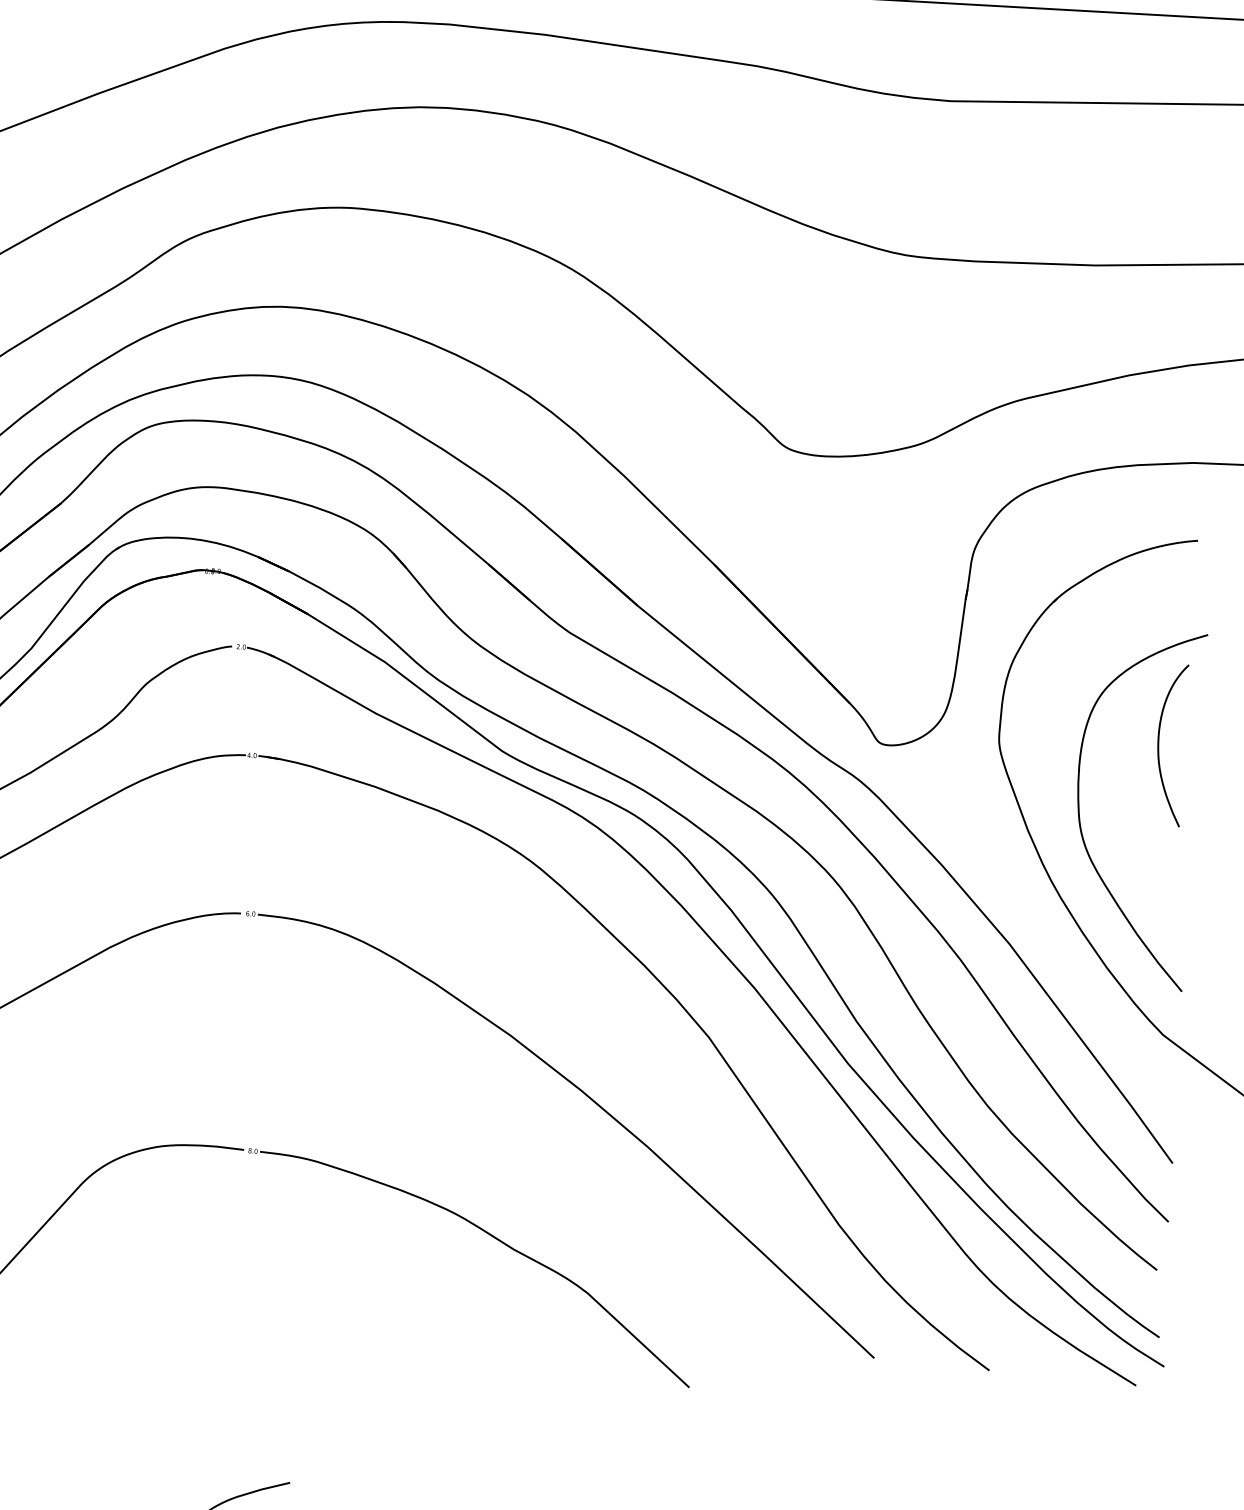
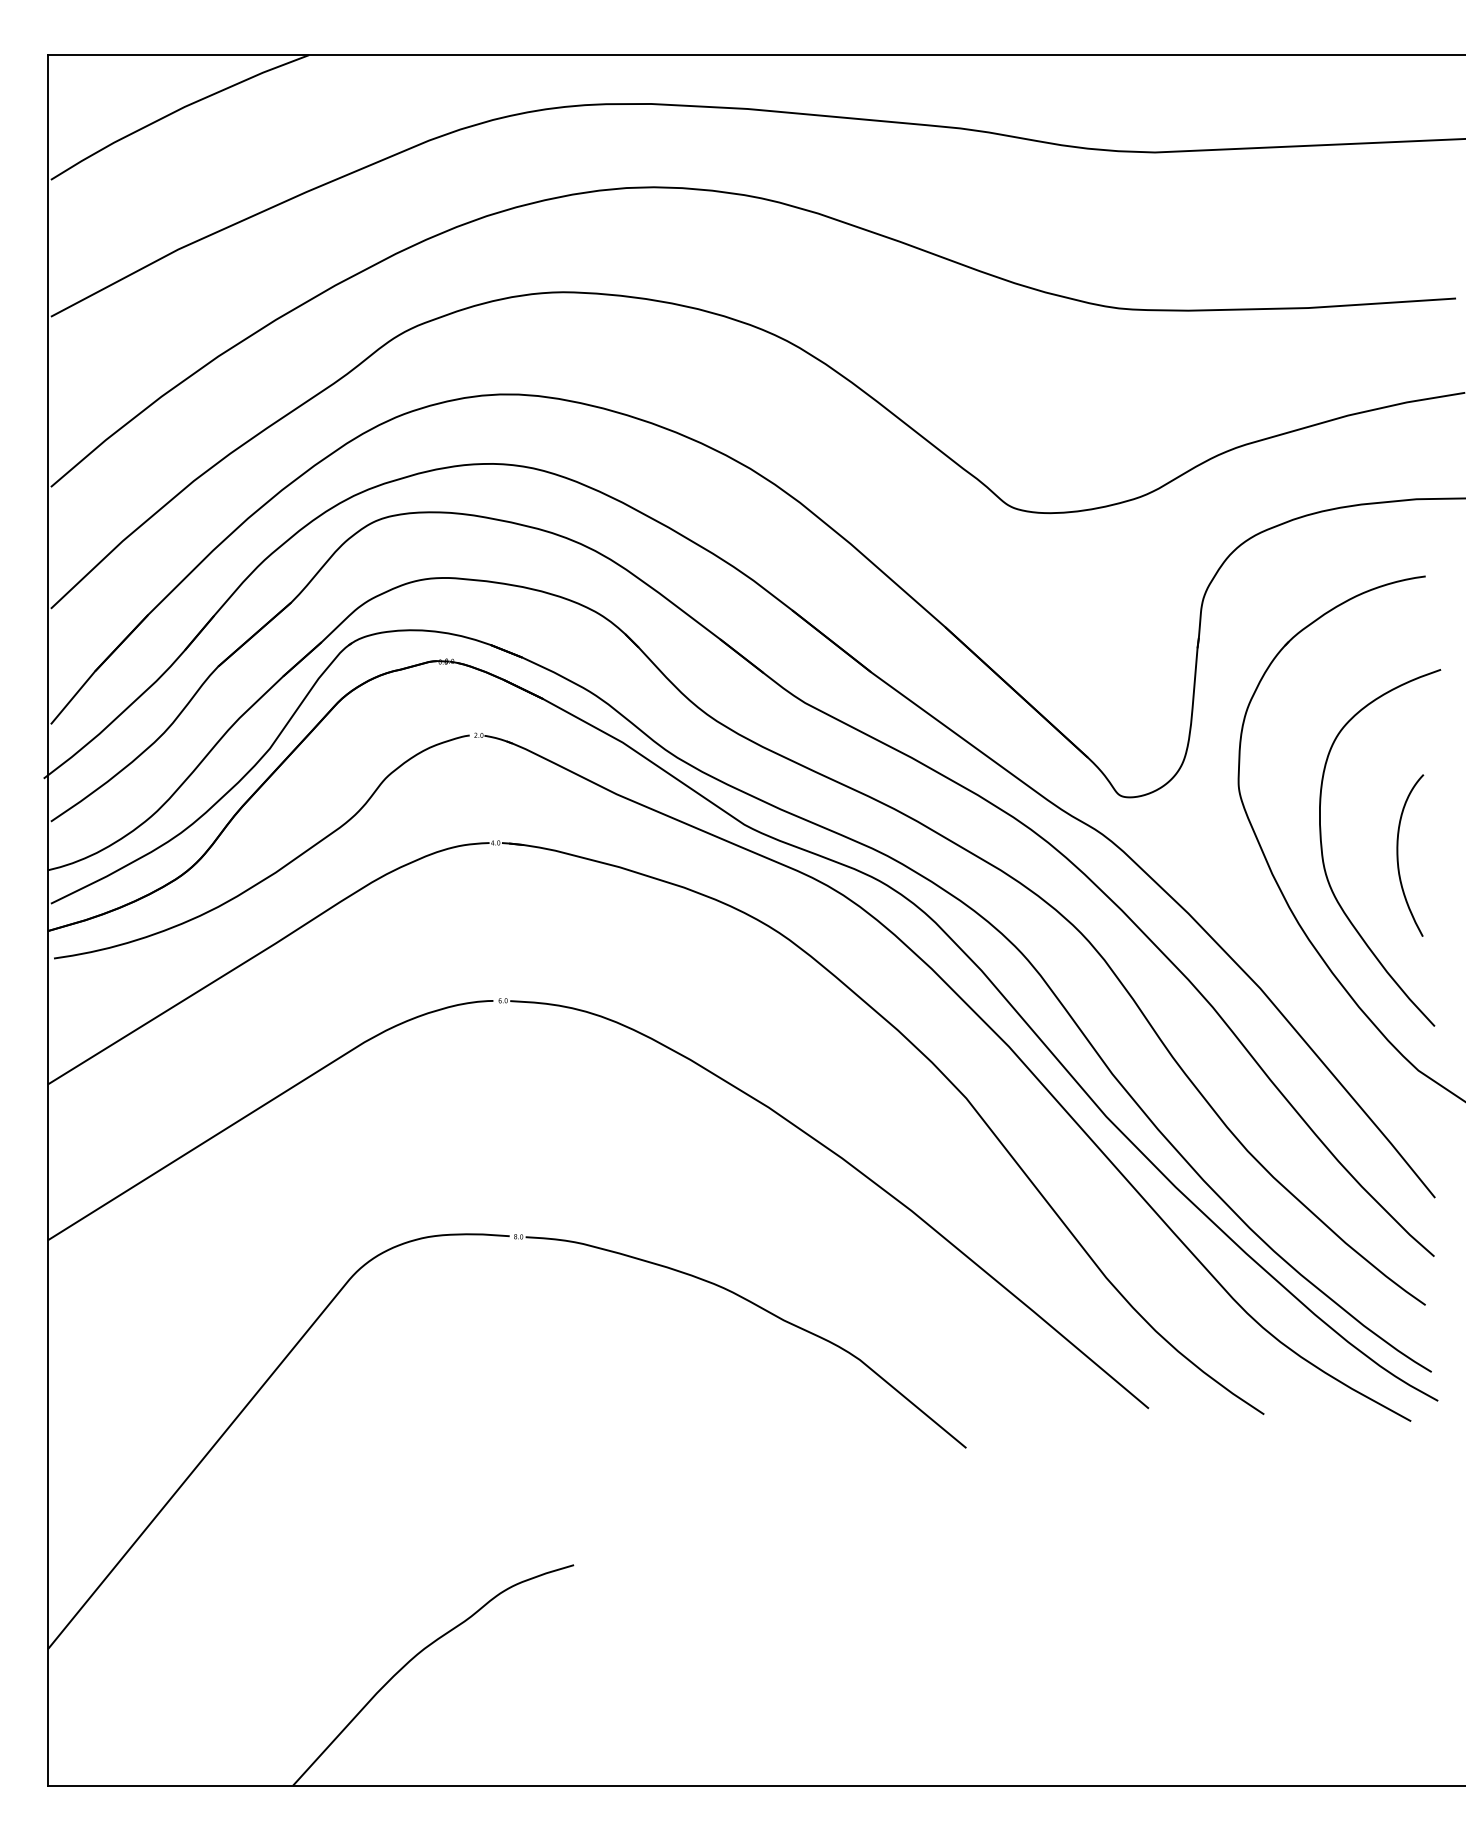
curve: (1159, 744) -> (1398, 855), moved

